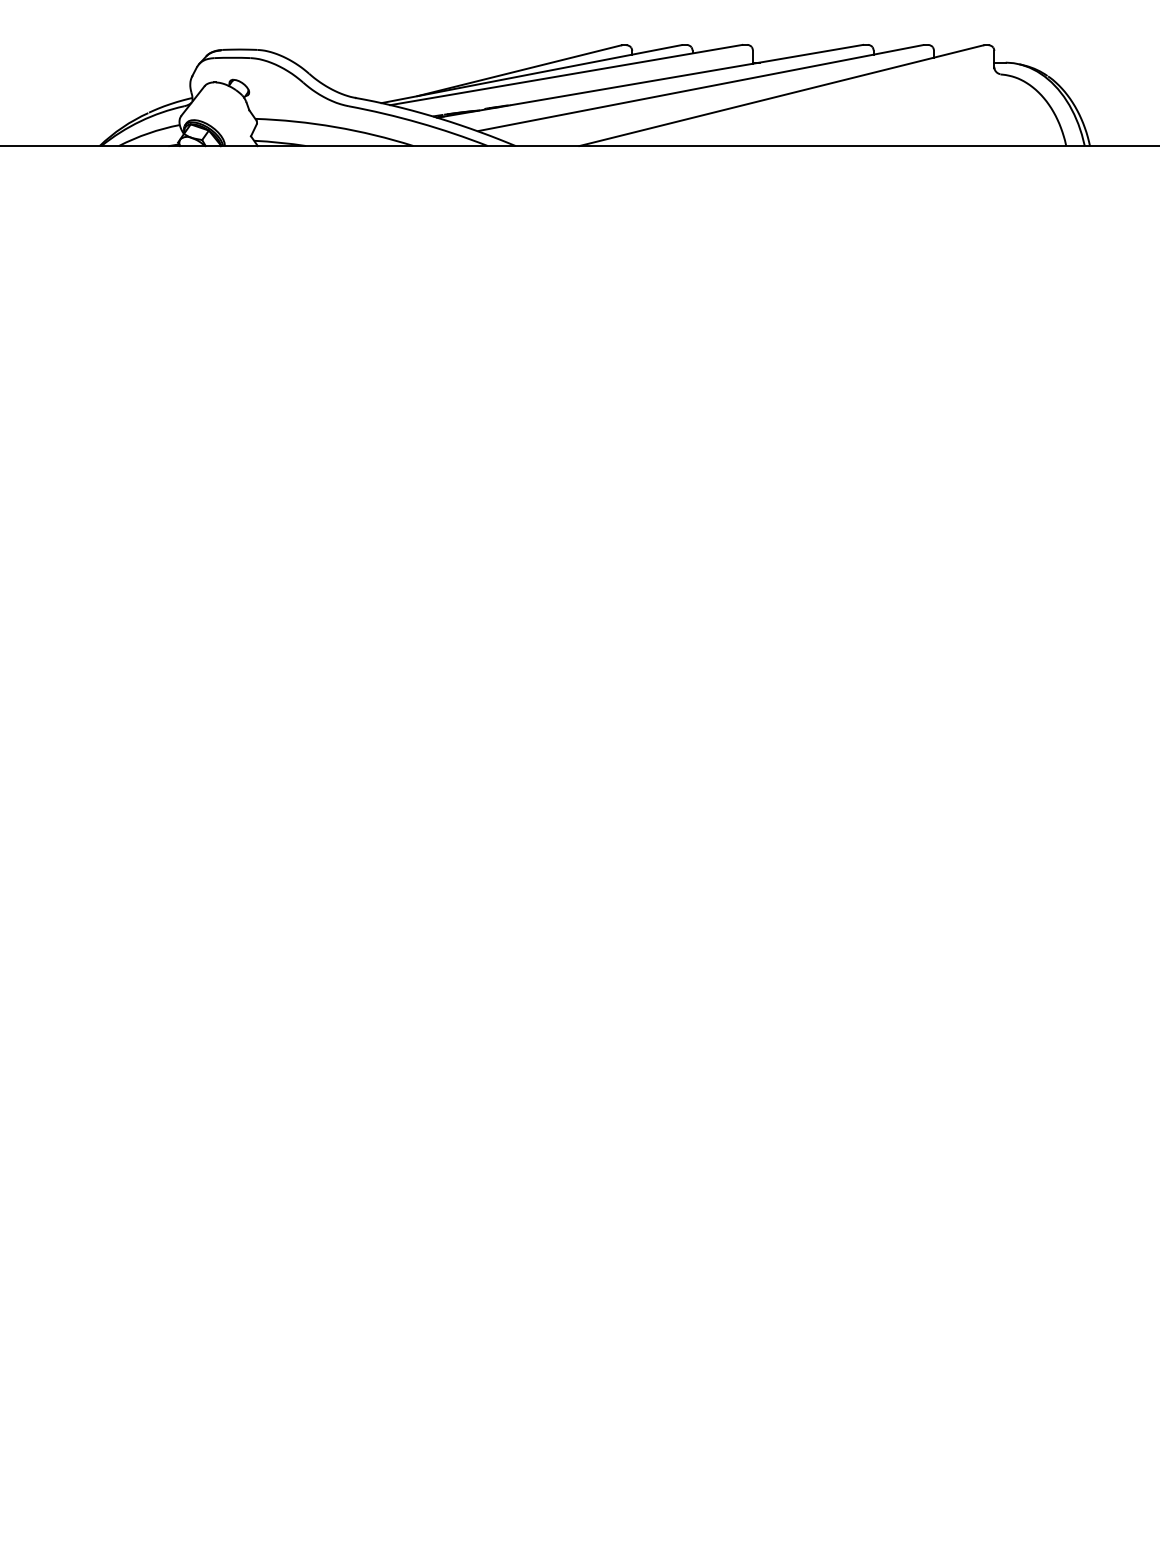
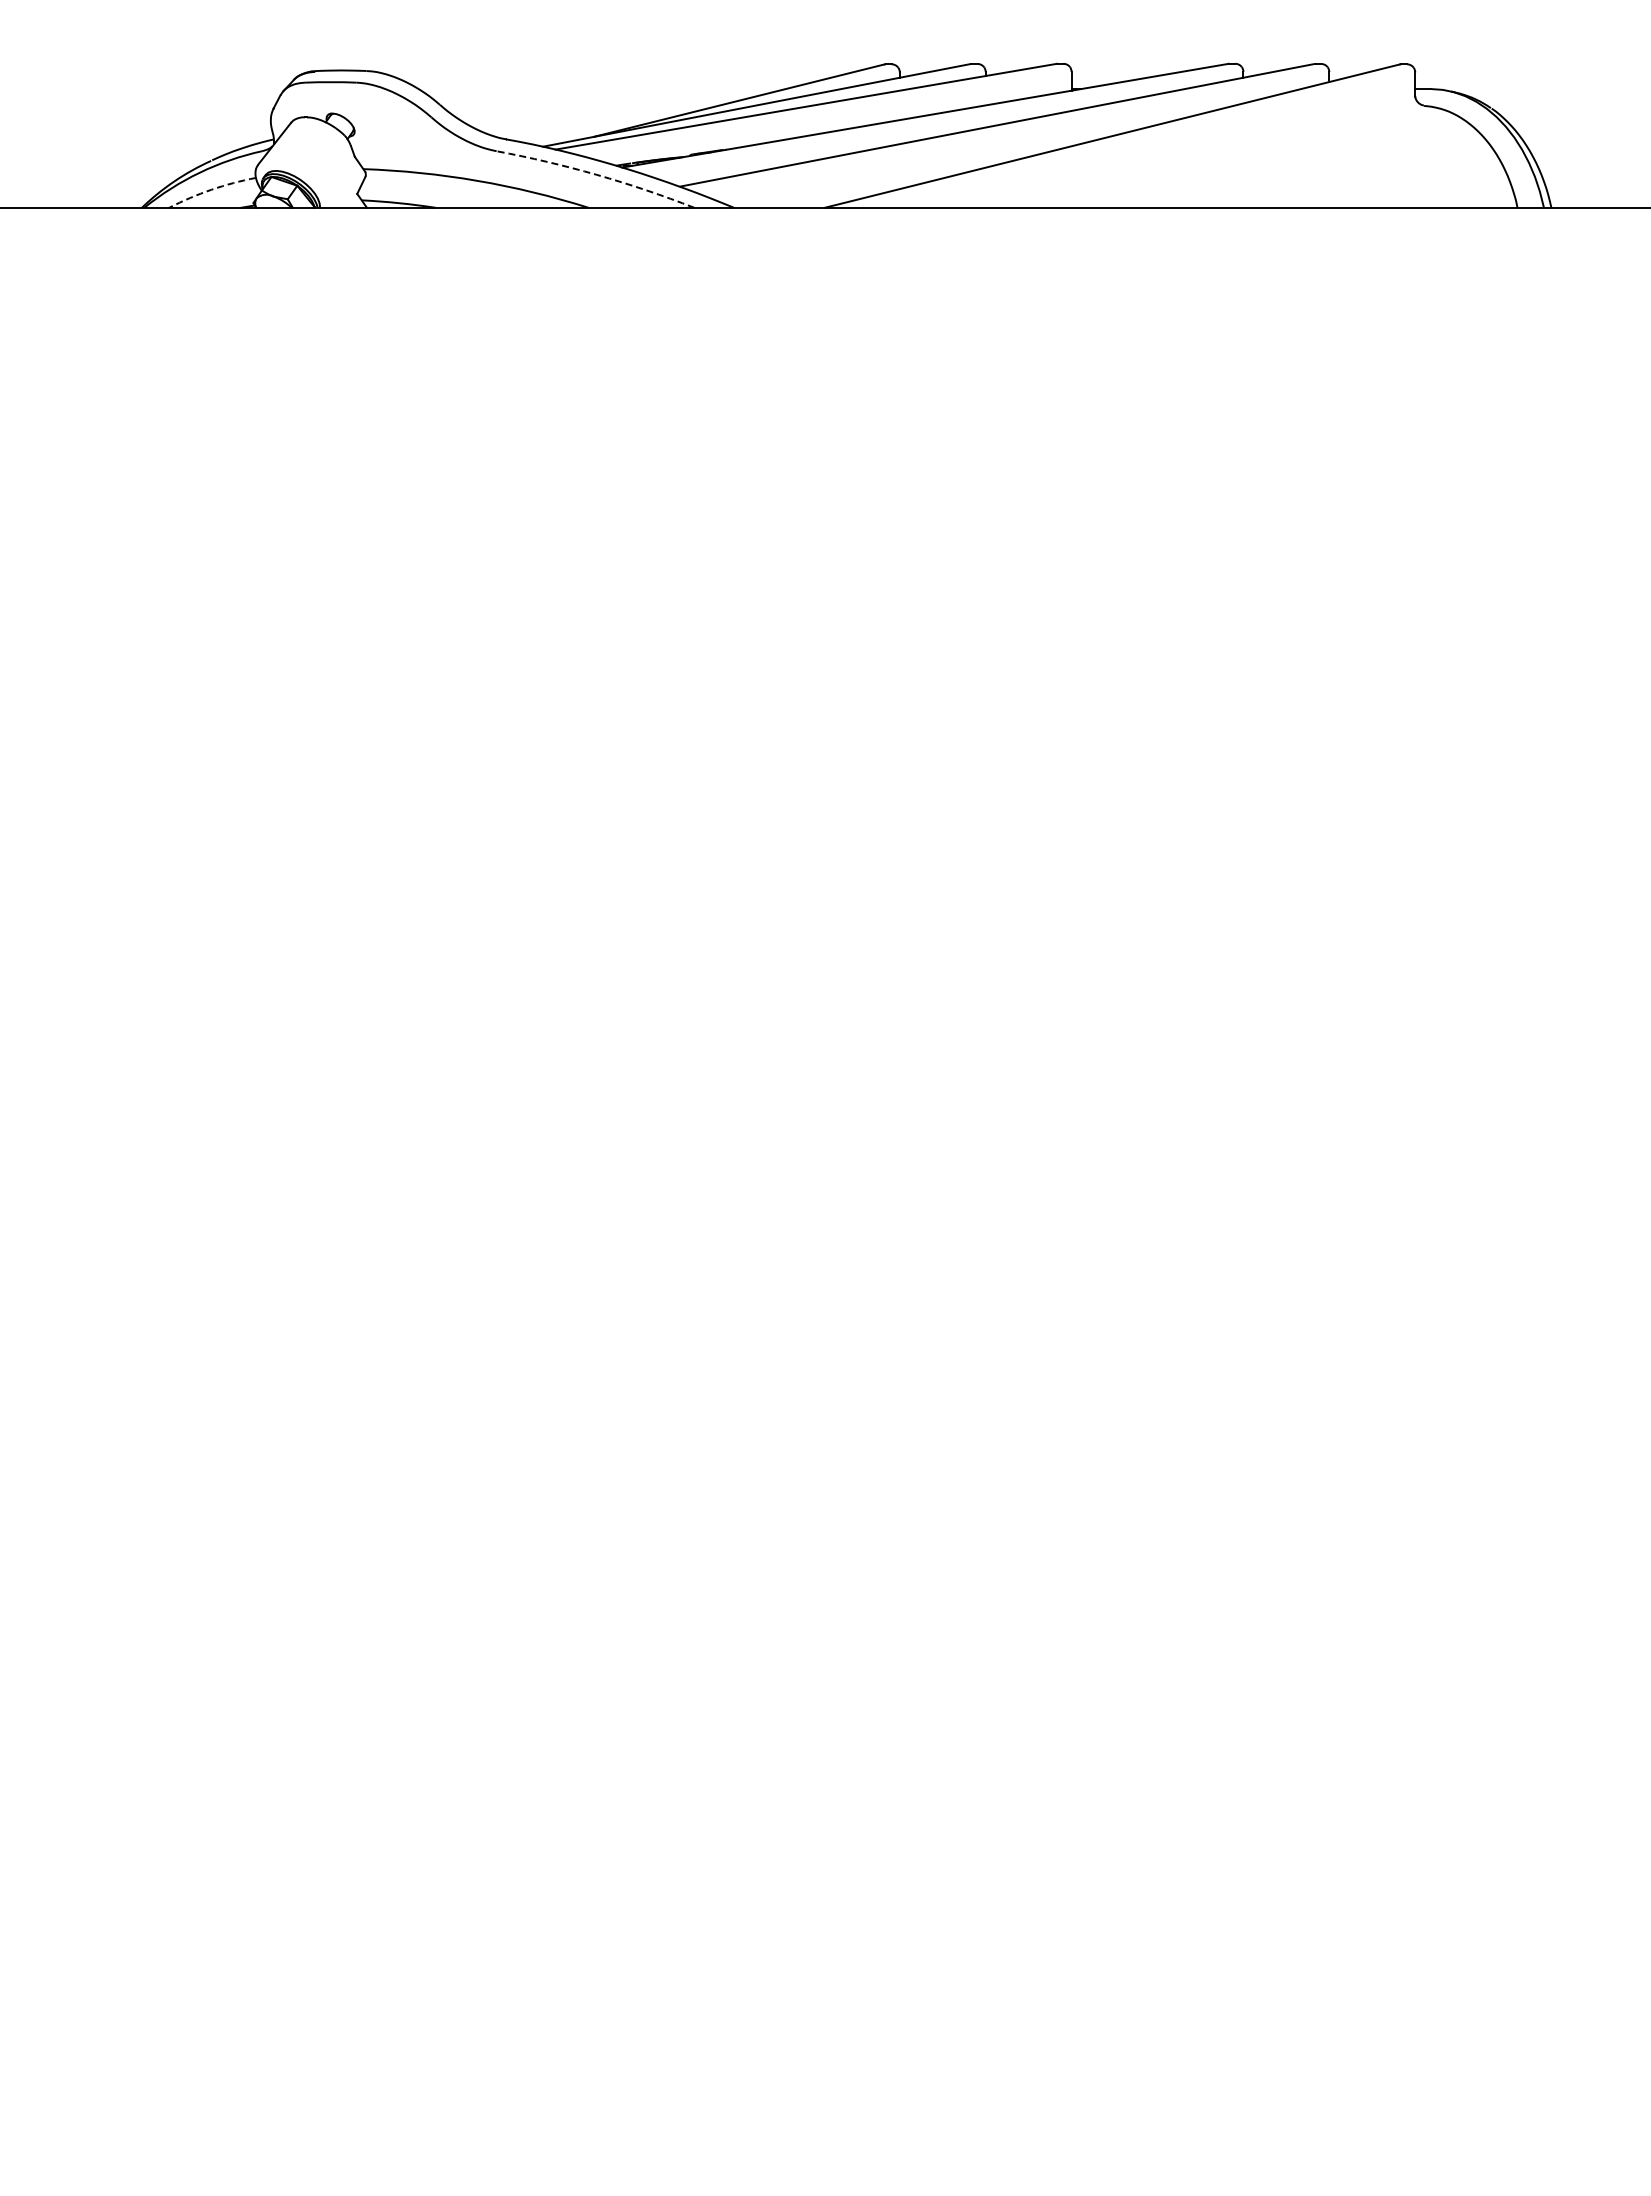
arc: (419, 122) -> (596, 174), solid -> dashed
arc: (148, 133) -> (211, 189), solid -> dashed

